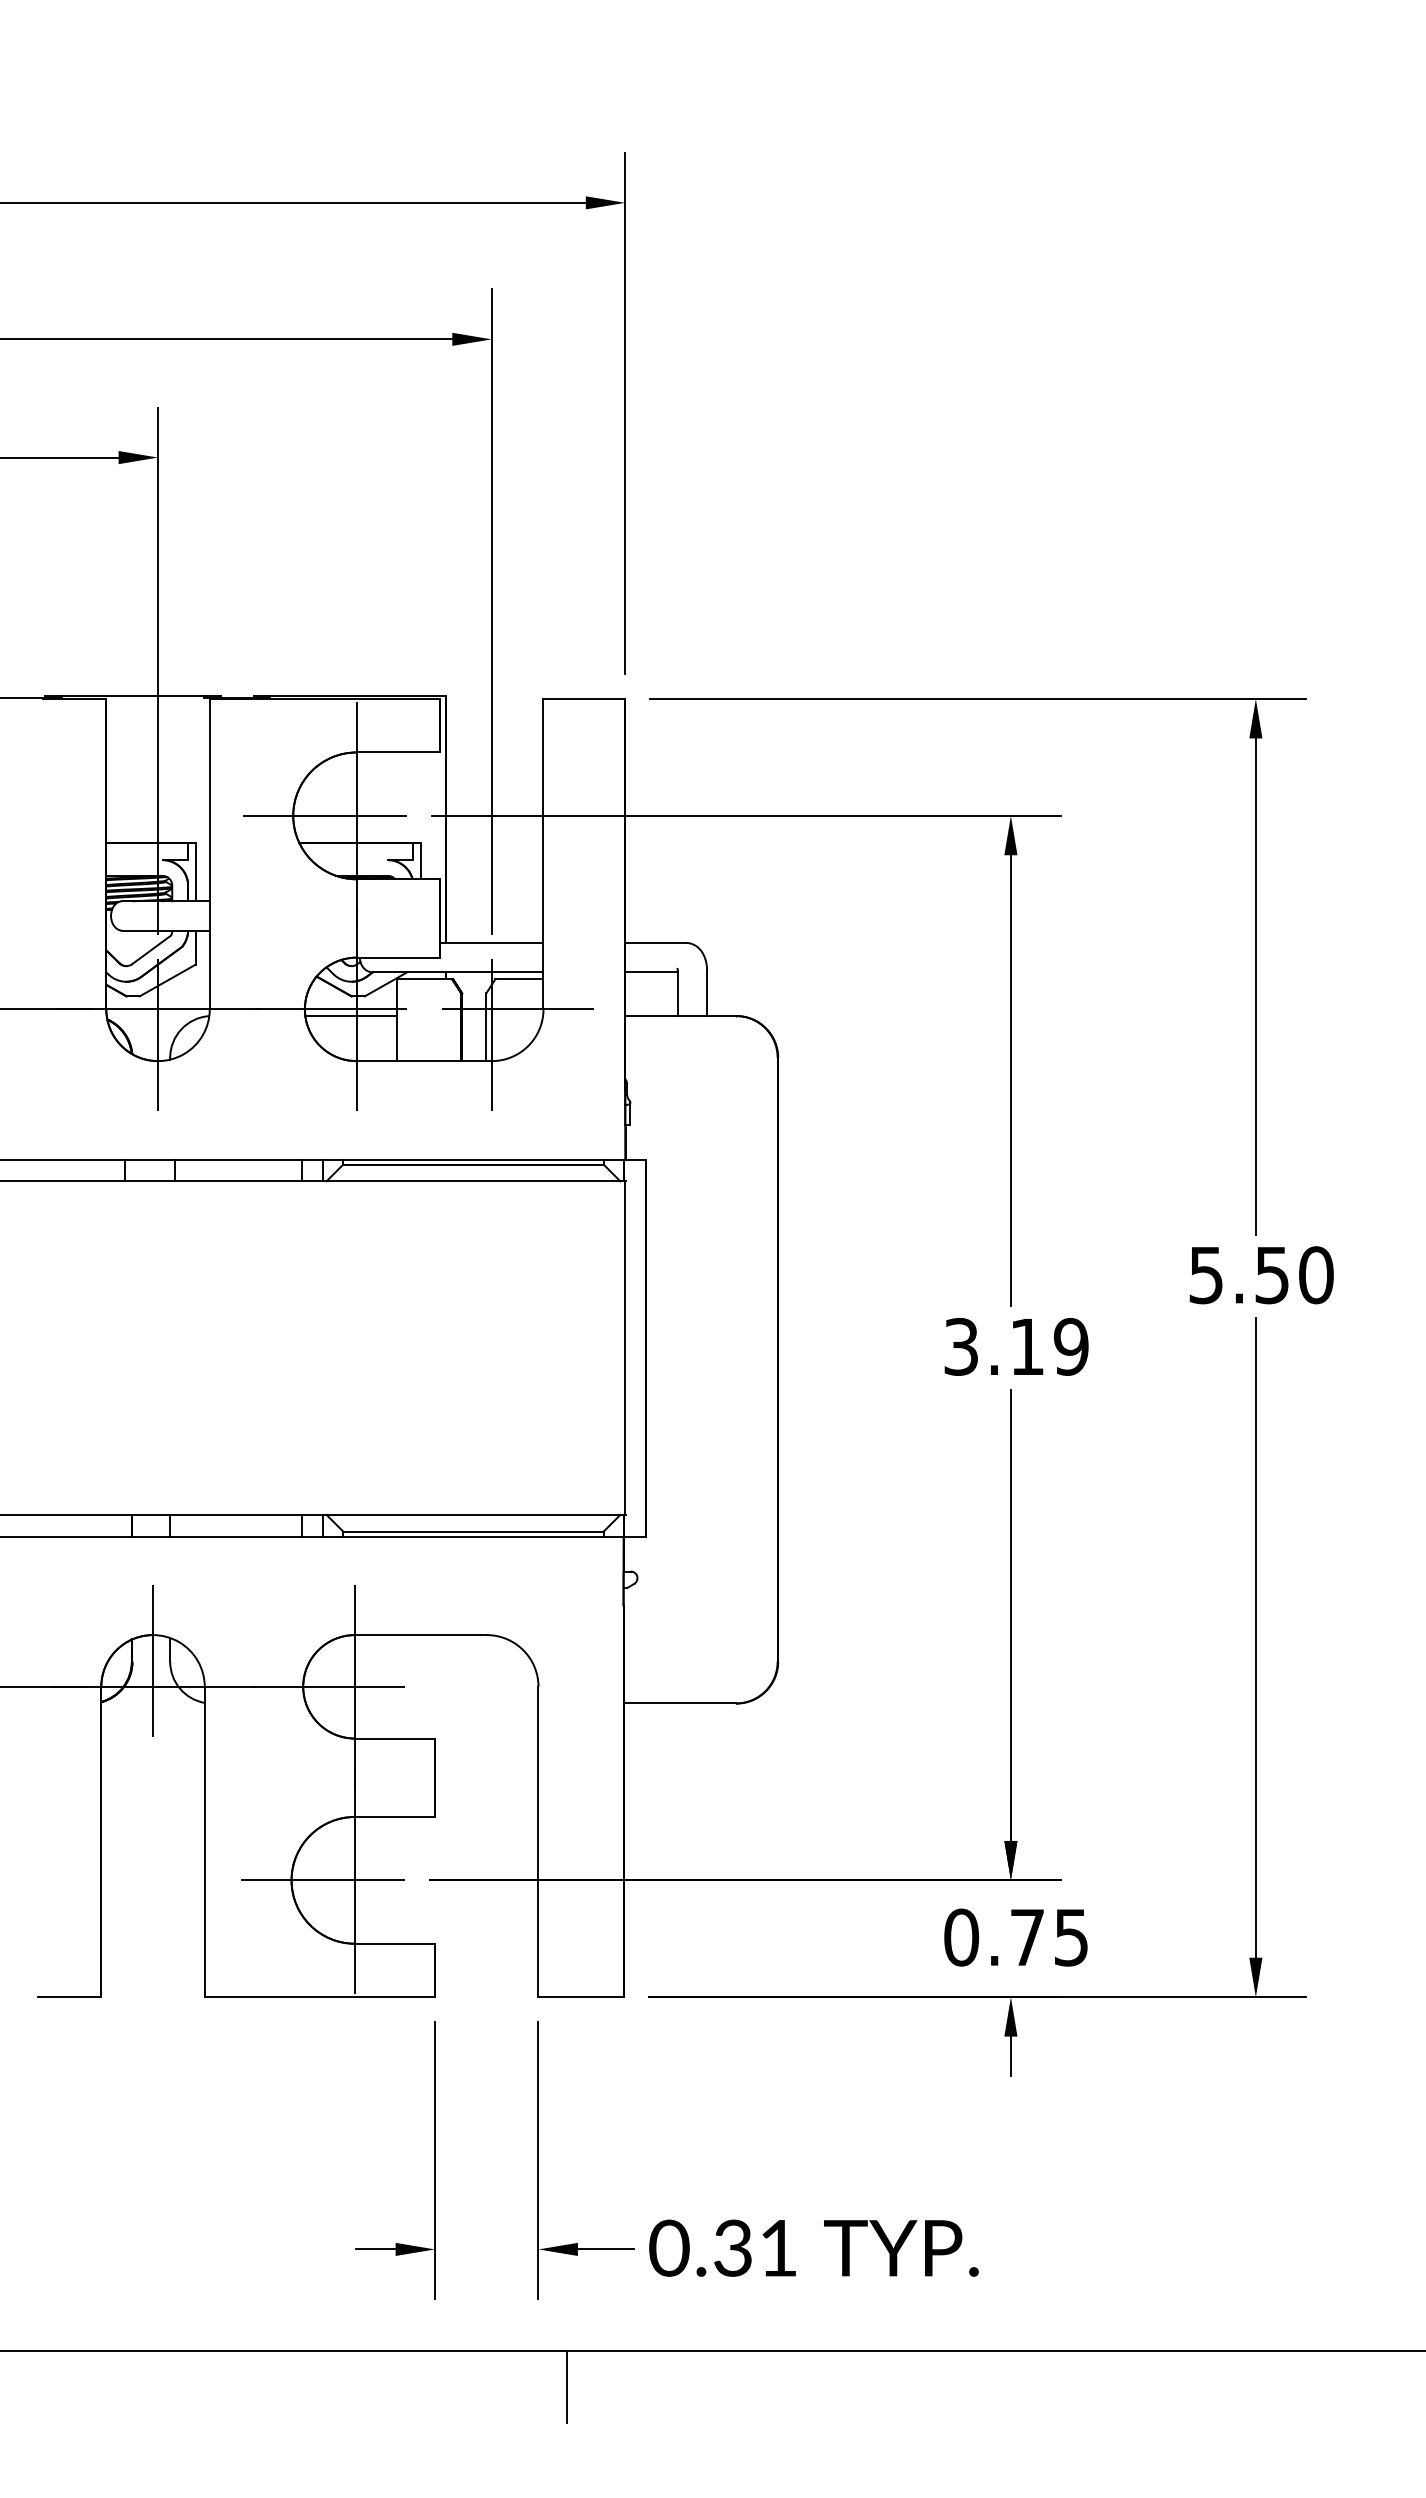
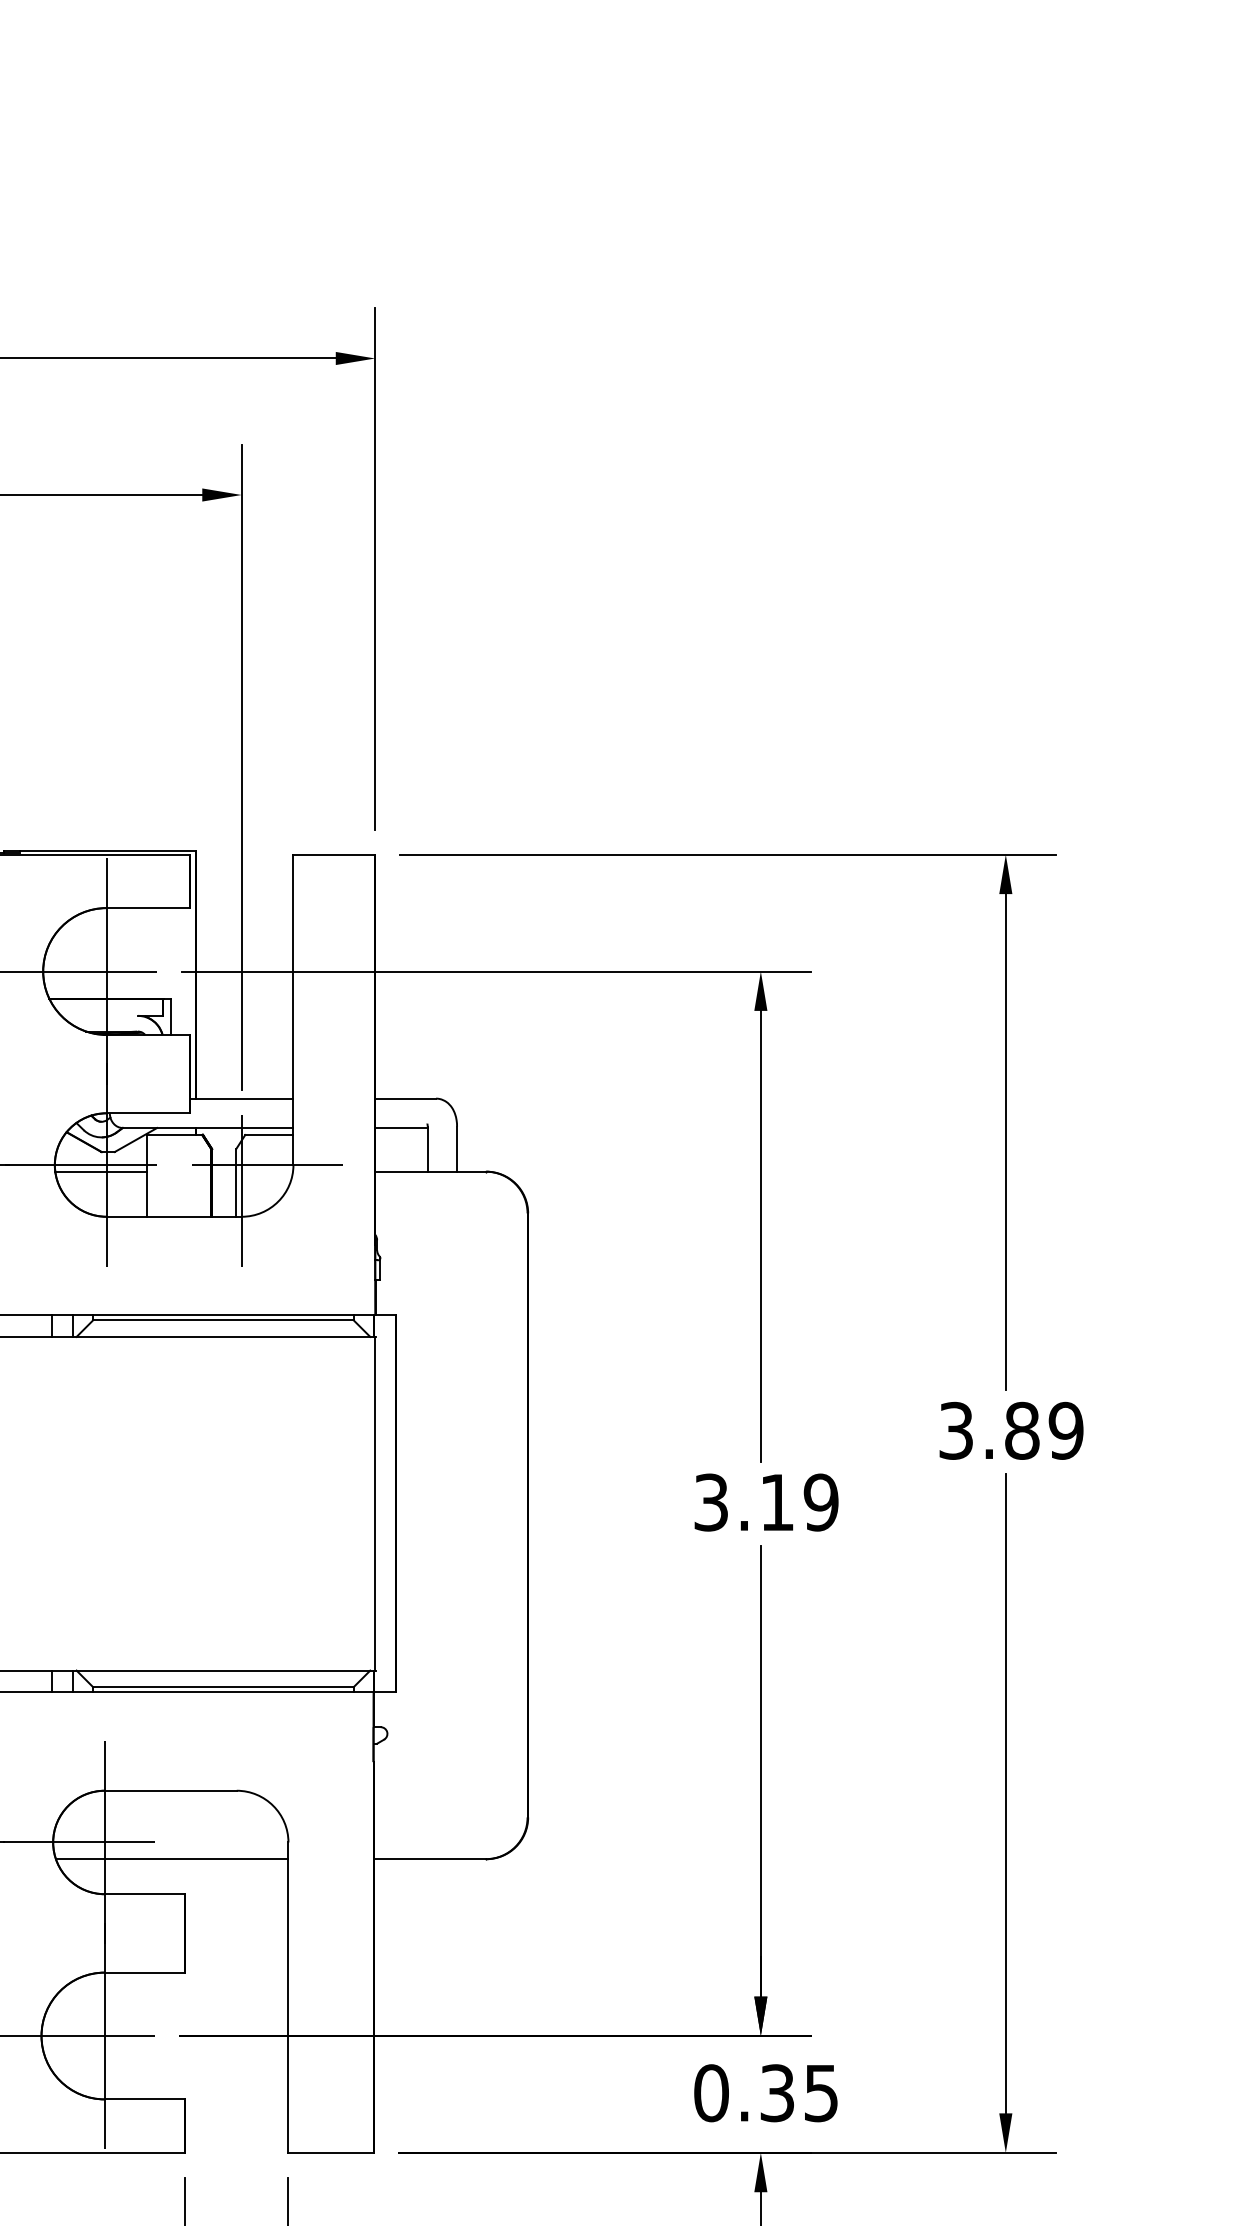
text: (1261, 1275) -> (1011, 1431), 5.50 -> 3.89
line: (422, 1703) -> (172, 1859), added
text: (1027, 1937) -> (777, 2093), 0.75 -> 0.35

